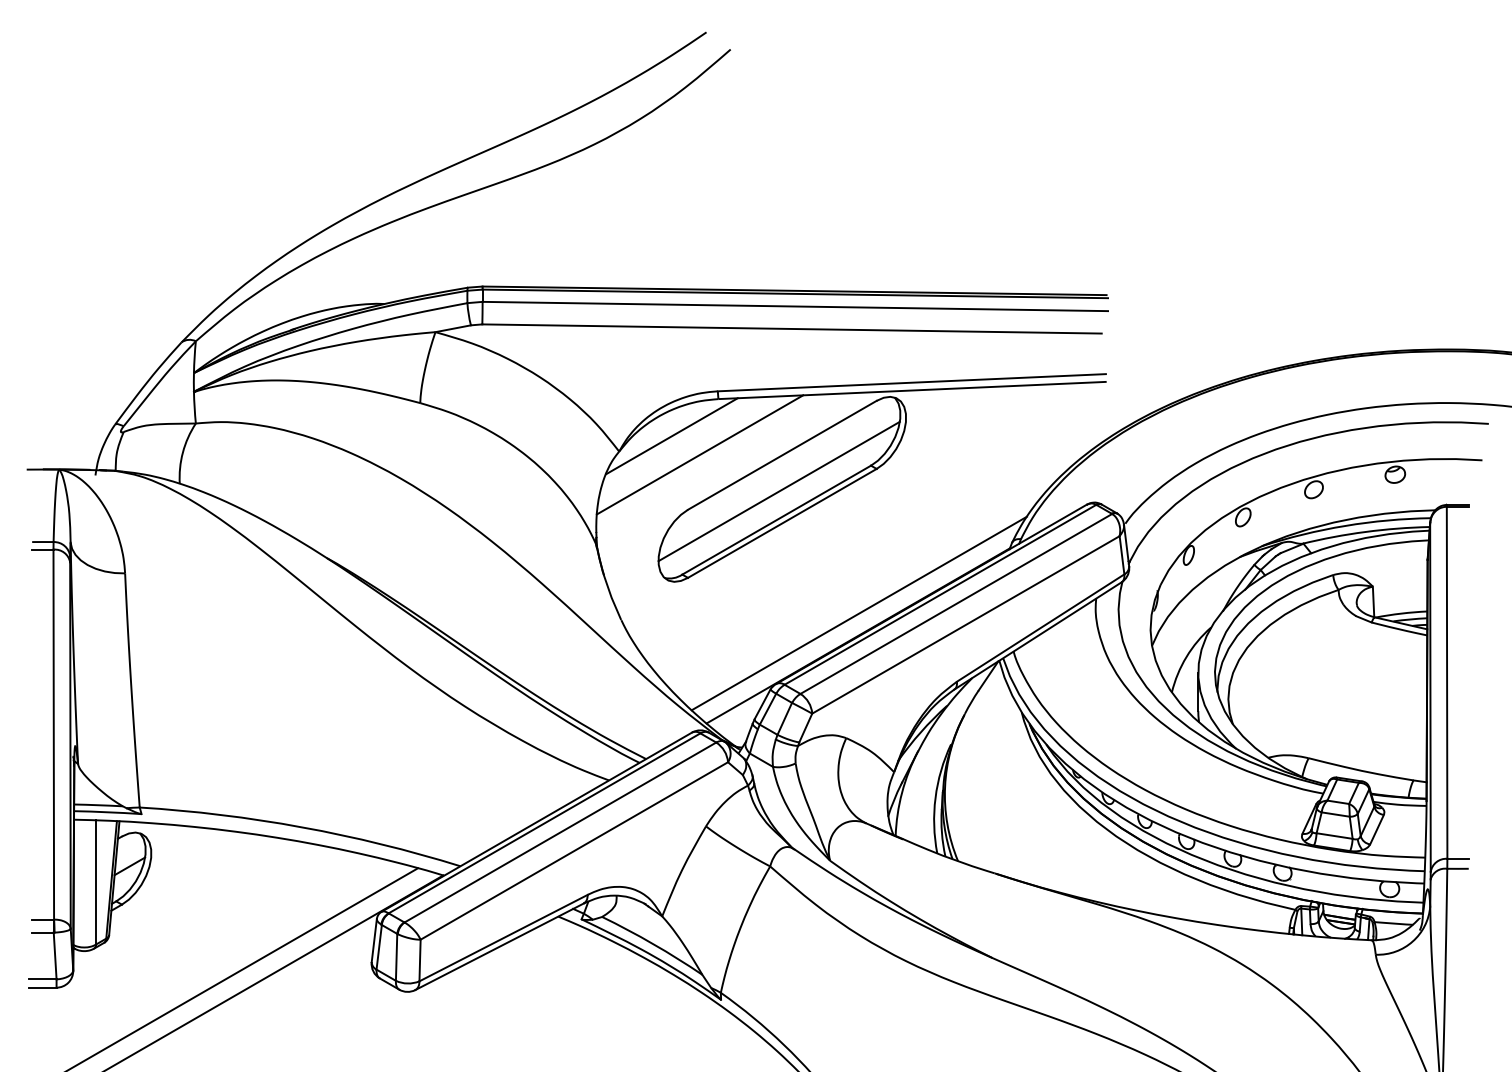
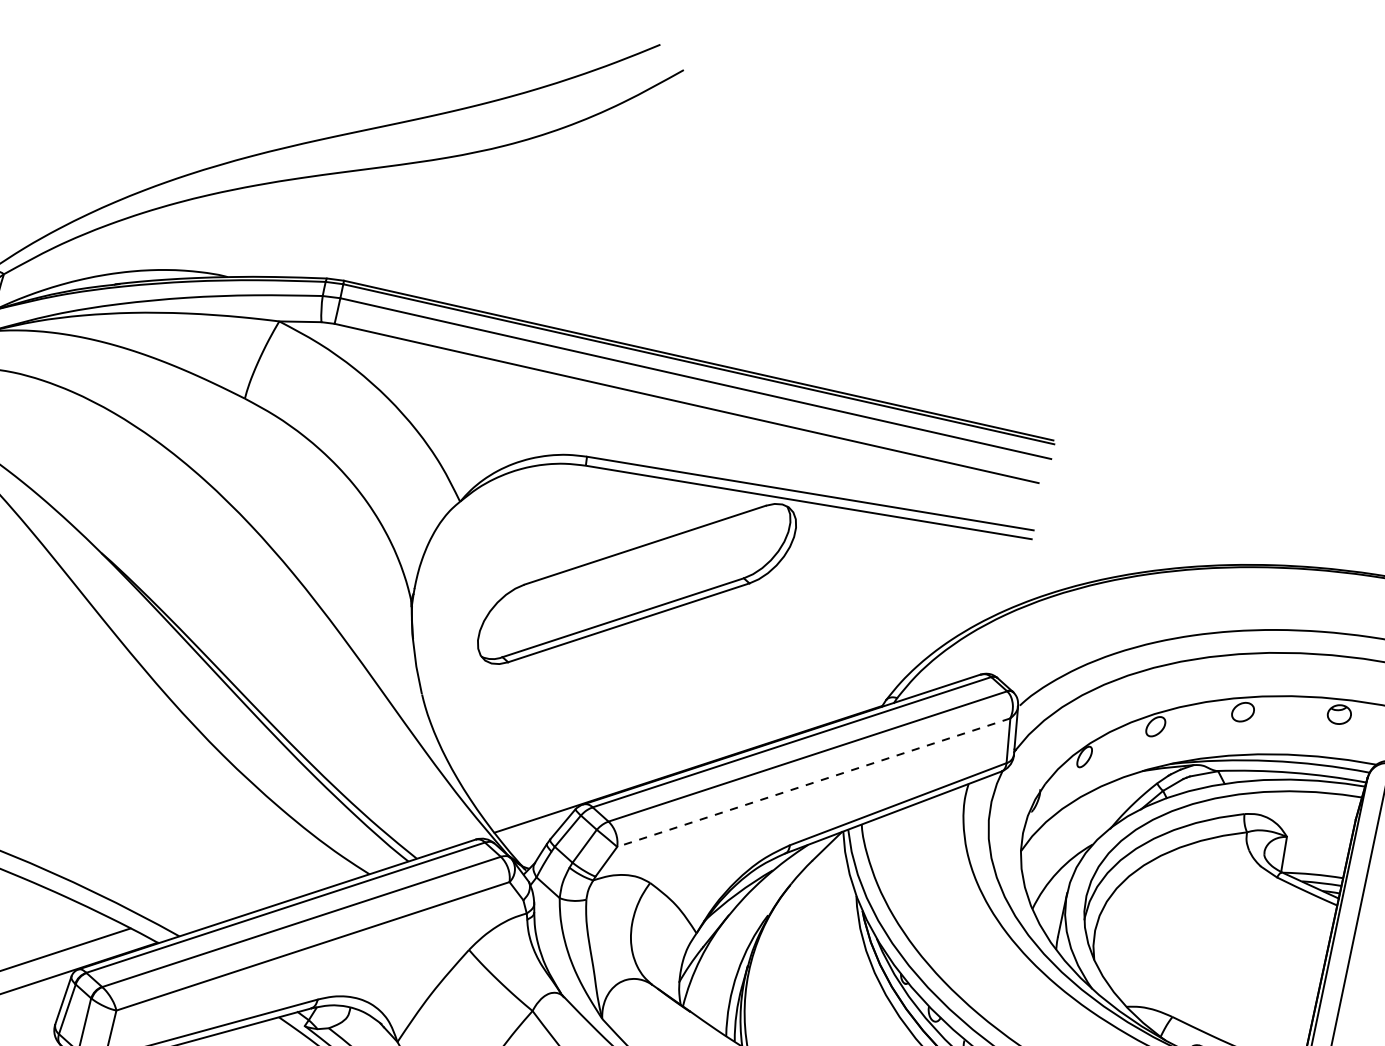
line: (671, 436) -> (523, 497), removed
line: (699, 454) -> (550, 524), removed
line: (778, 491) -> (632, 585), removed
line: (859, 613) -> (695, 744), removed
line: (965, 625) -> (813, 783), solid -> dashed

